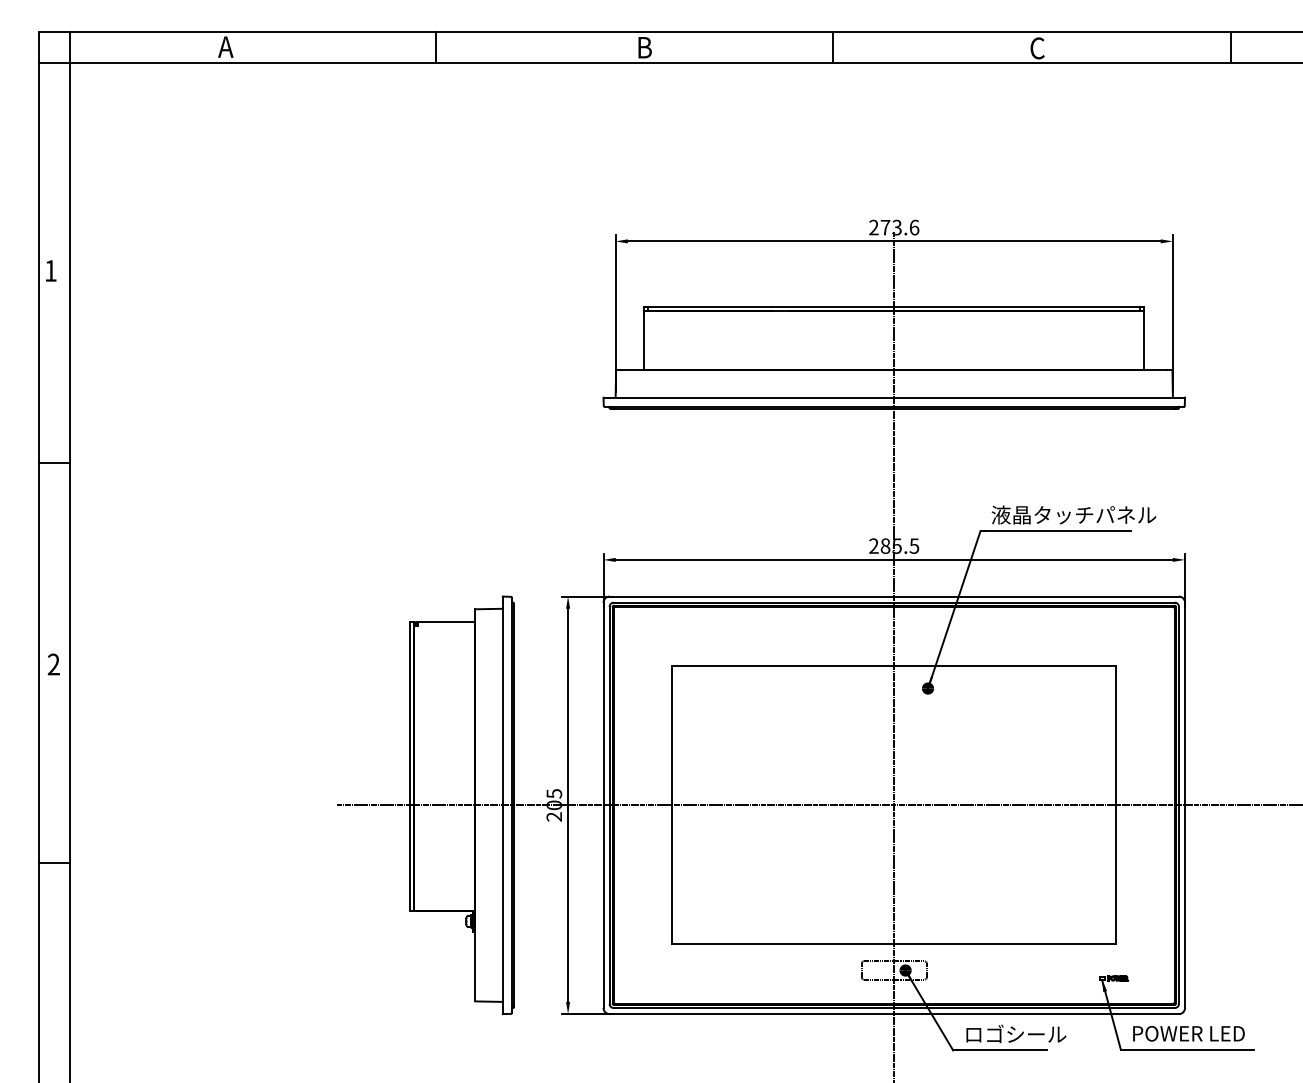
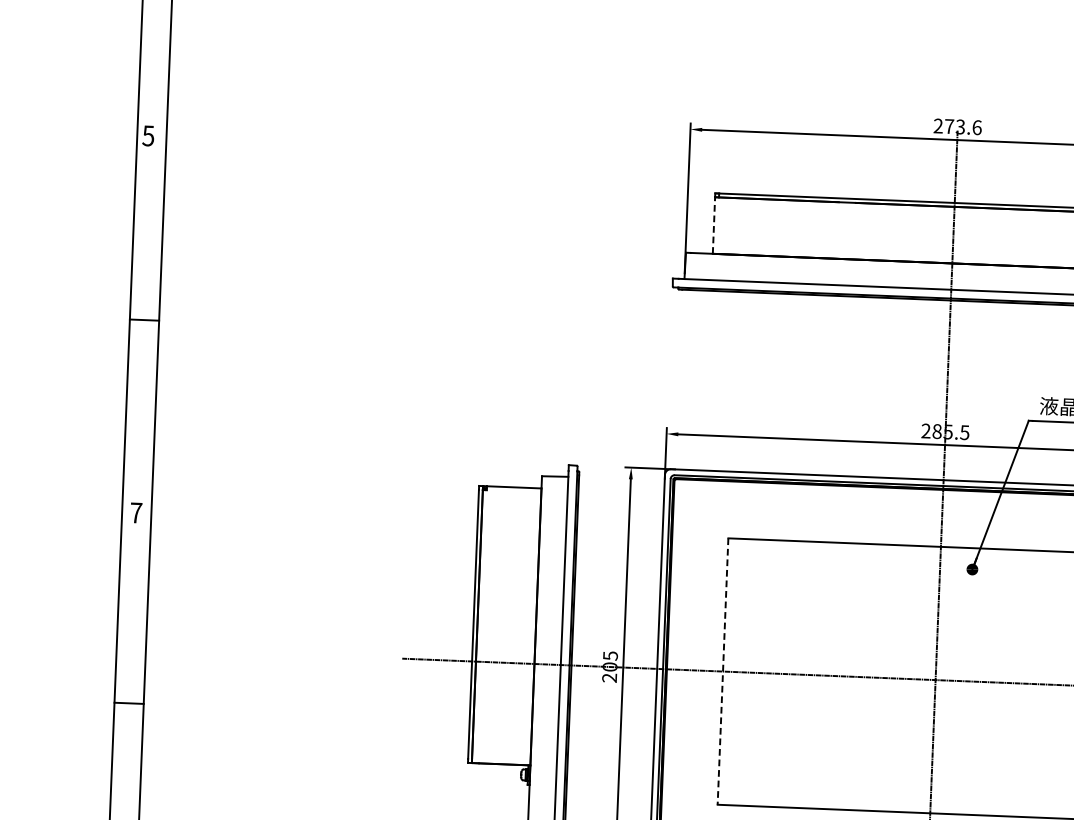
text: (50, 270) -> (148, 135), 1 -> 5
line: (644, 341) -> (714, 226), solid -> dashed
text: (53, 664) -> (135, 512), 2 -> 7
line: (672, 805) -> (723, 671), solid -> dashed

